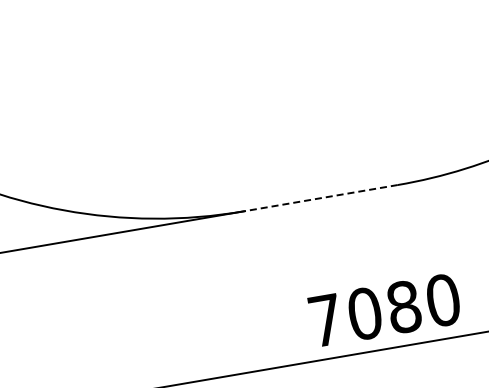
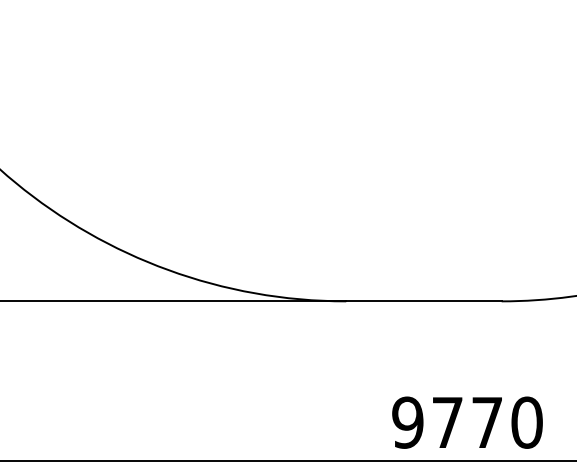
line: (320, 198) -> (423, 301), dashed -> solid
text: (364, 313) -> (447, 422), 7080 -> 9770

